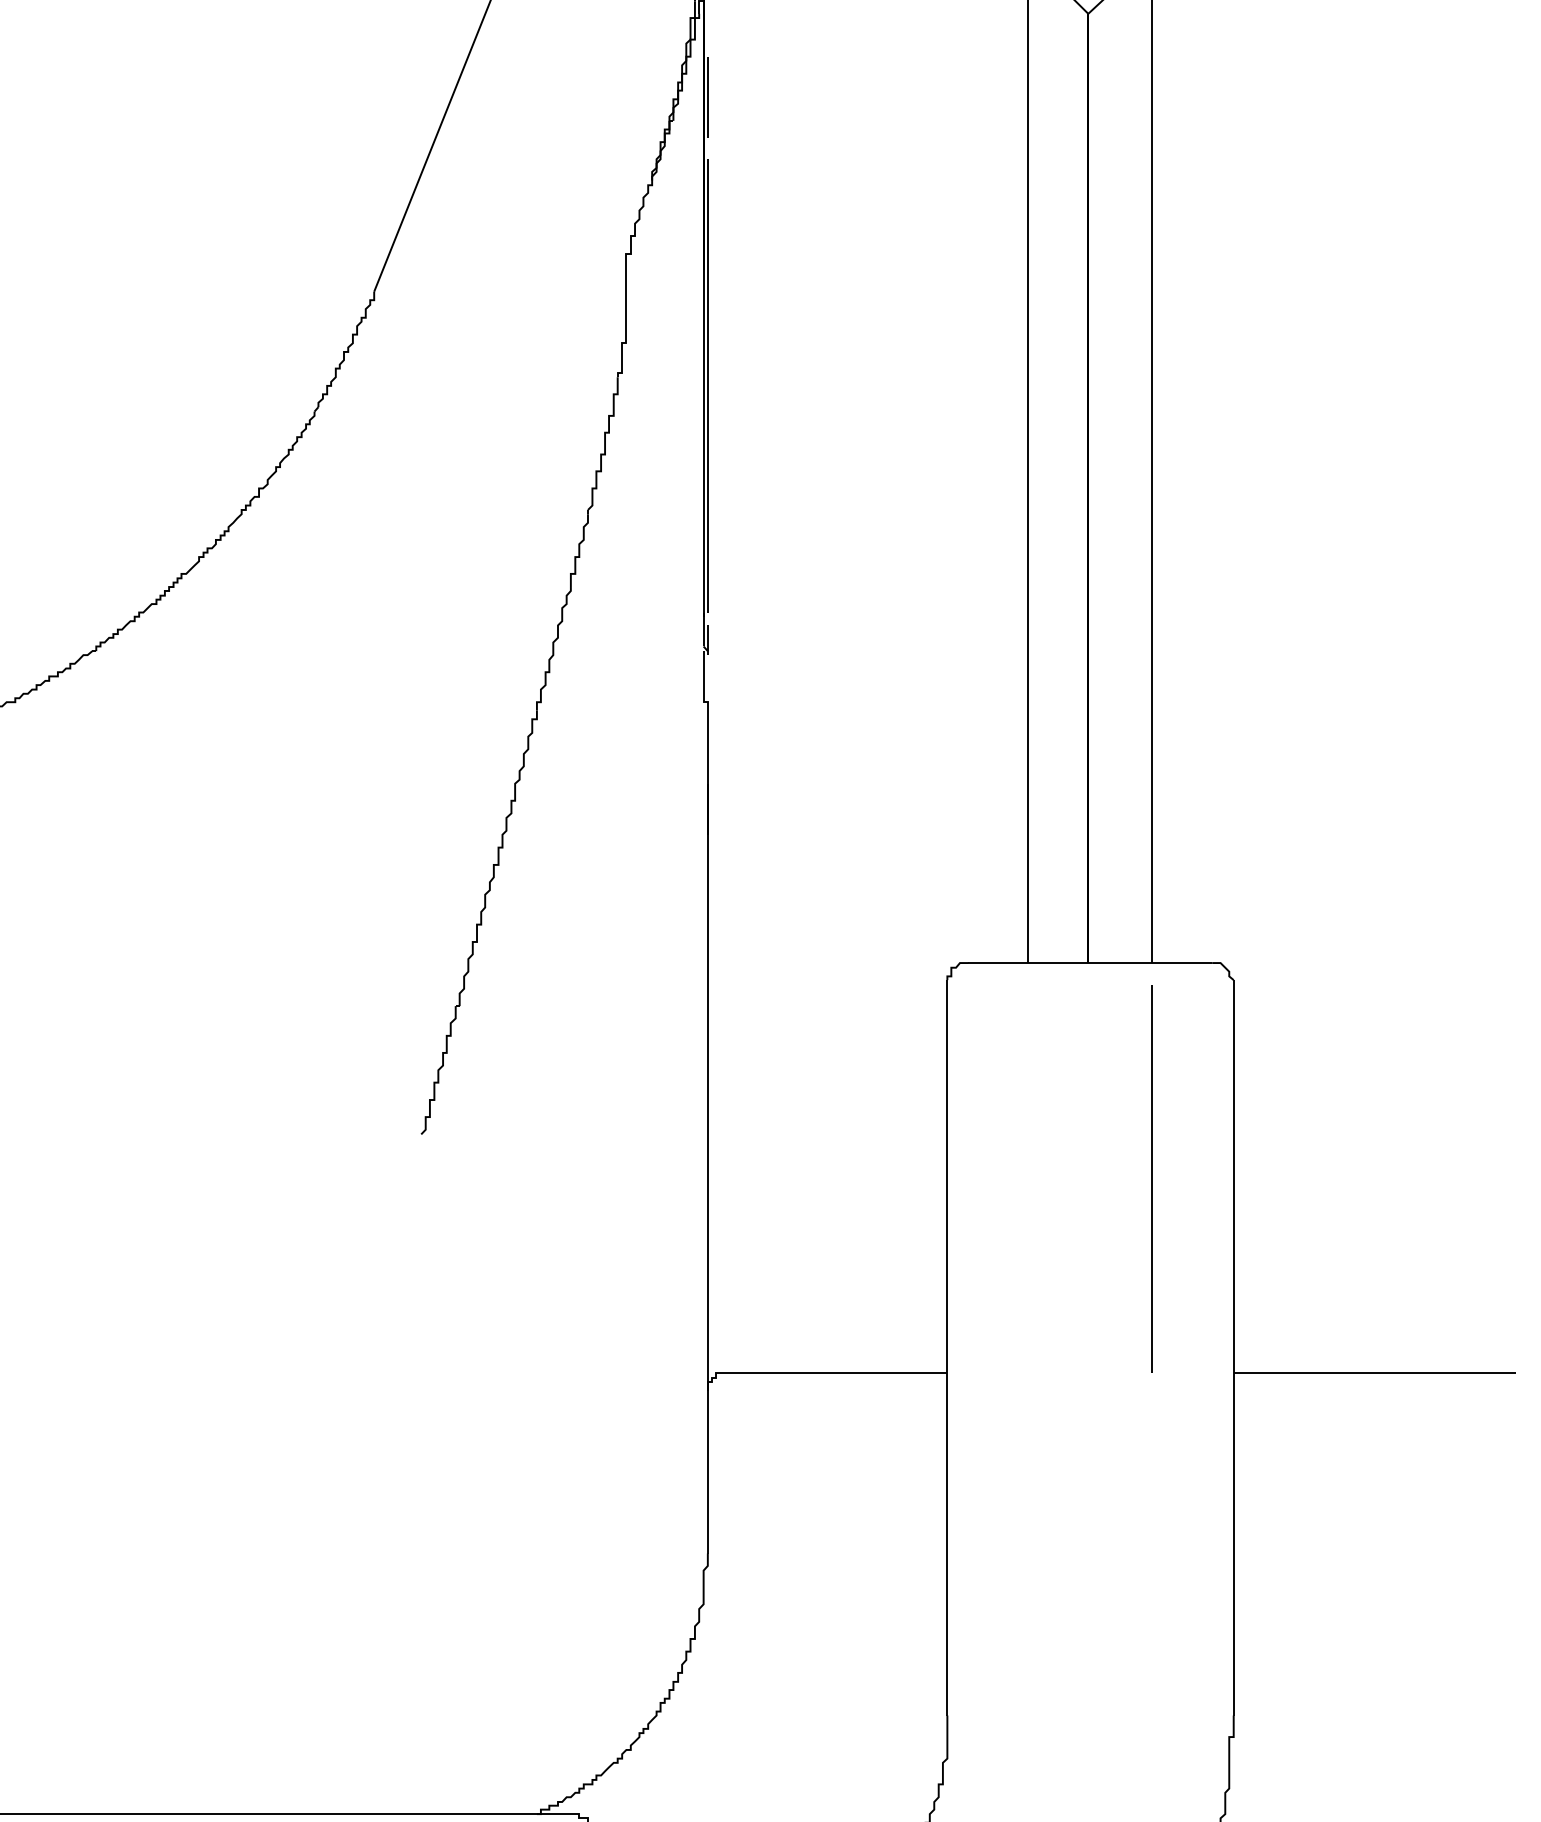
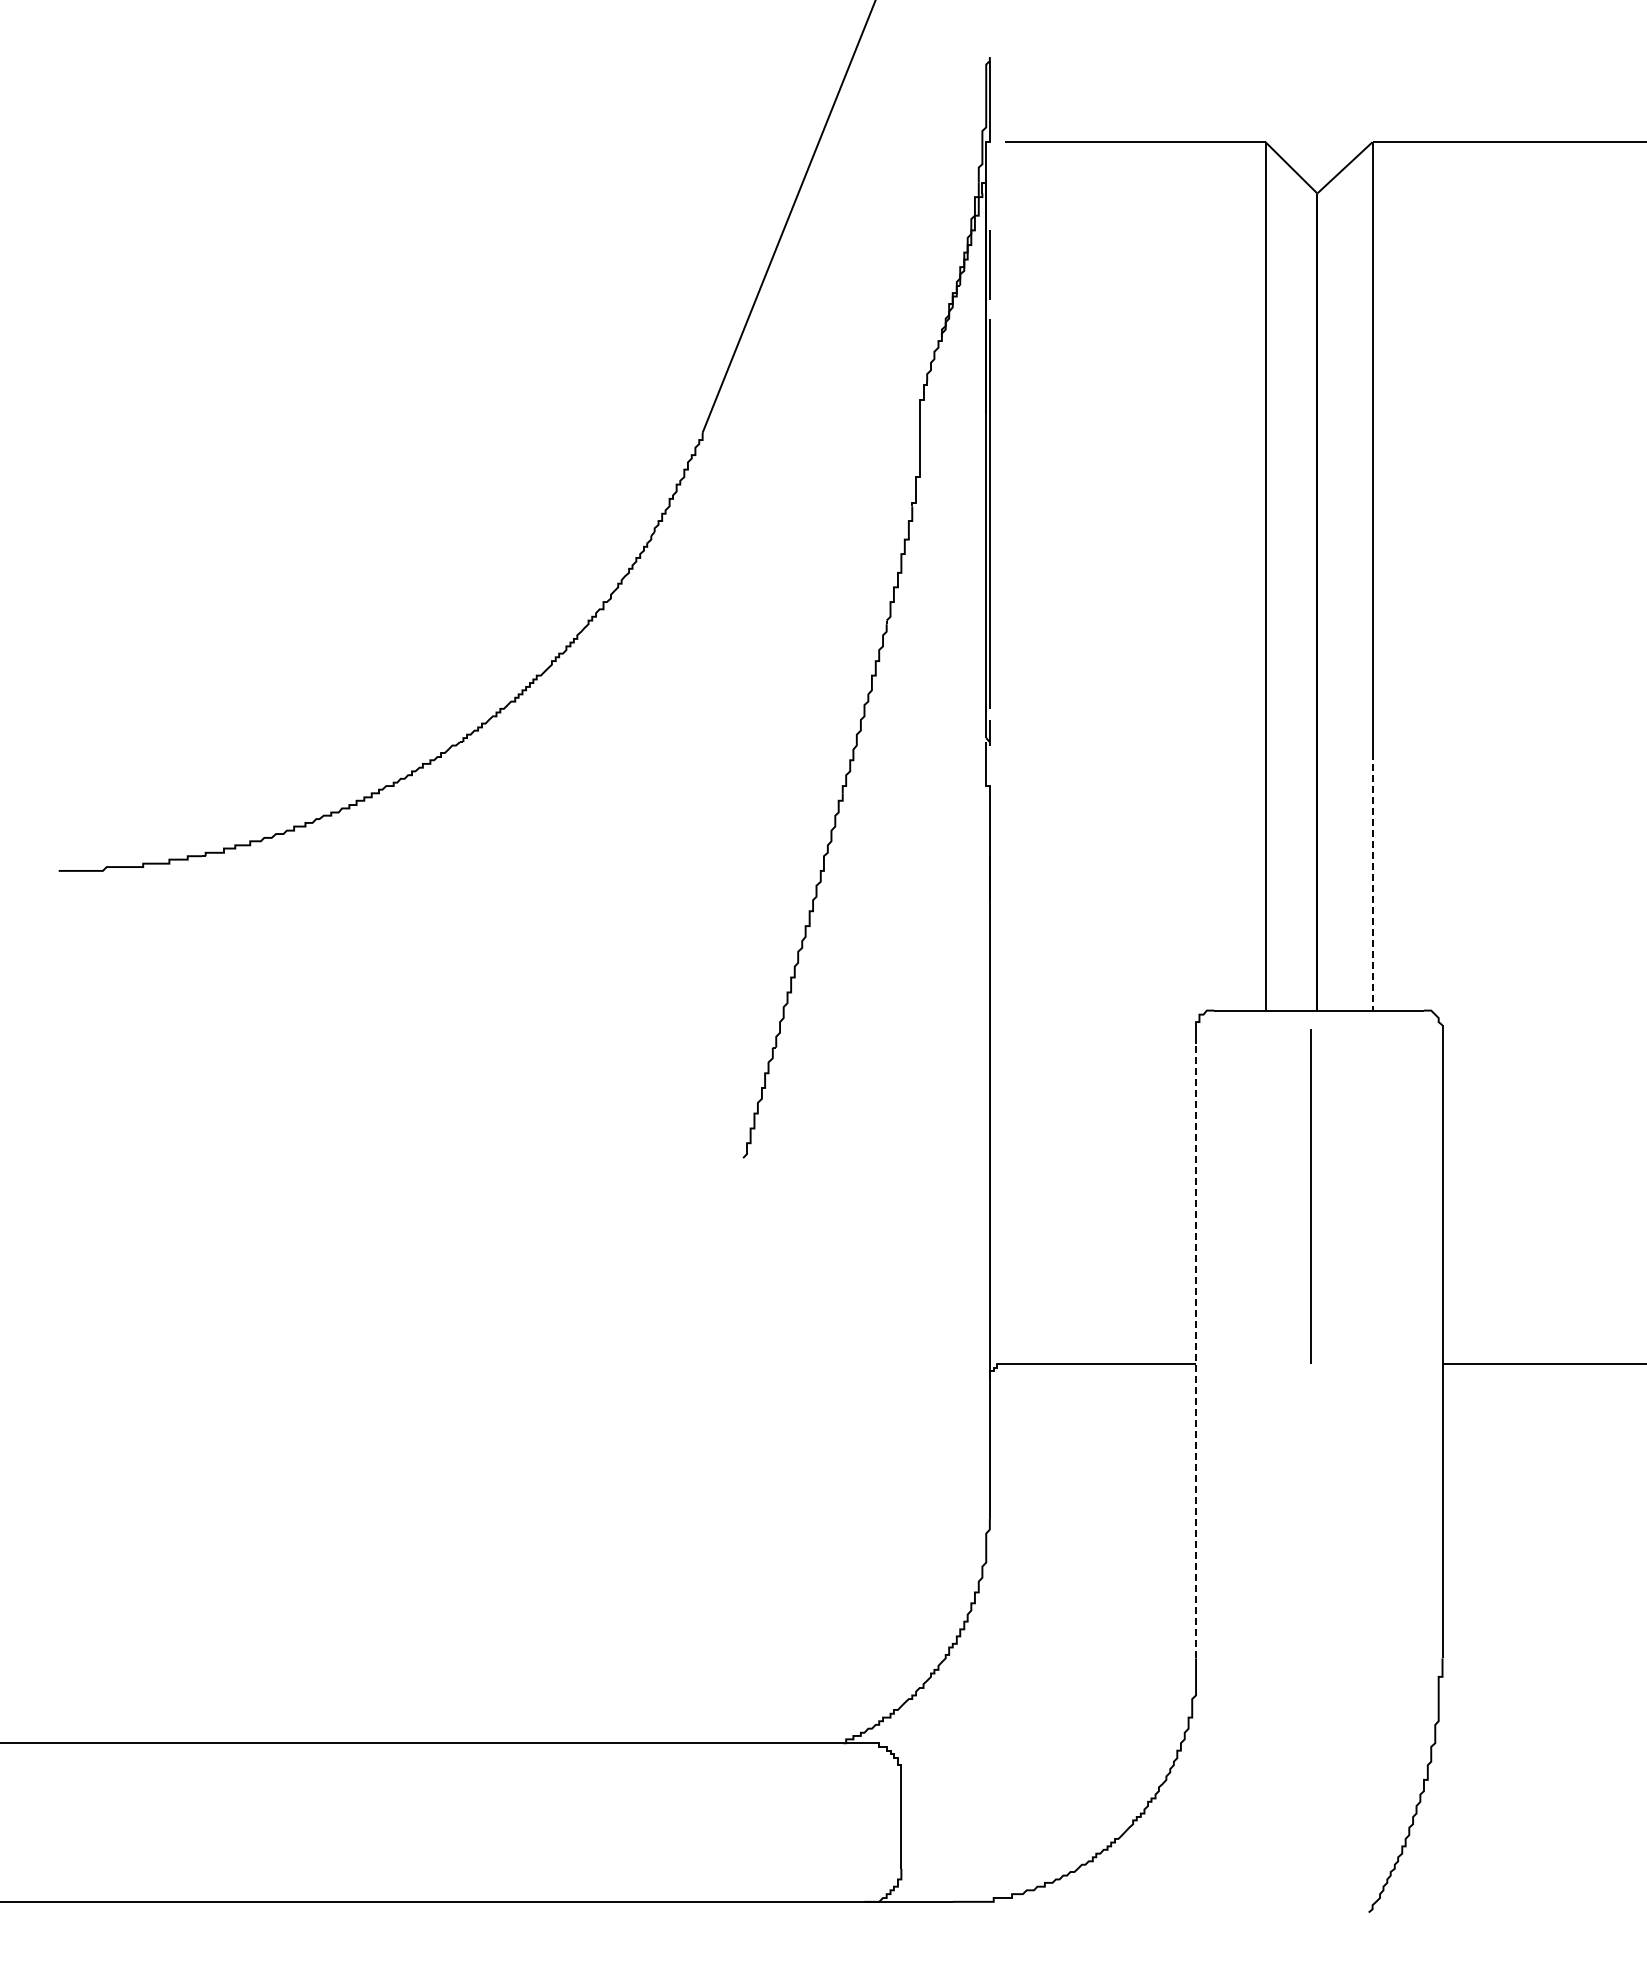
line: (1152, 813) -> (1372, 881), solid -> dashed
line: (1152, 1179) -> (1310, 1196), moved
line: (947, 1357) -> (1196, 1350), solid -> dashed

